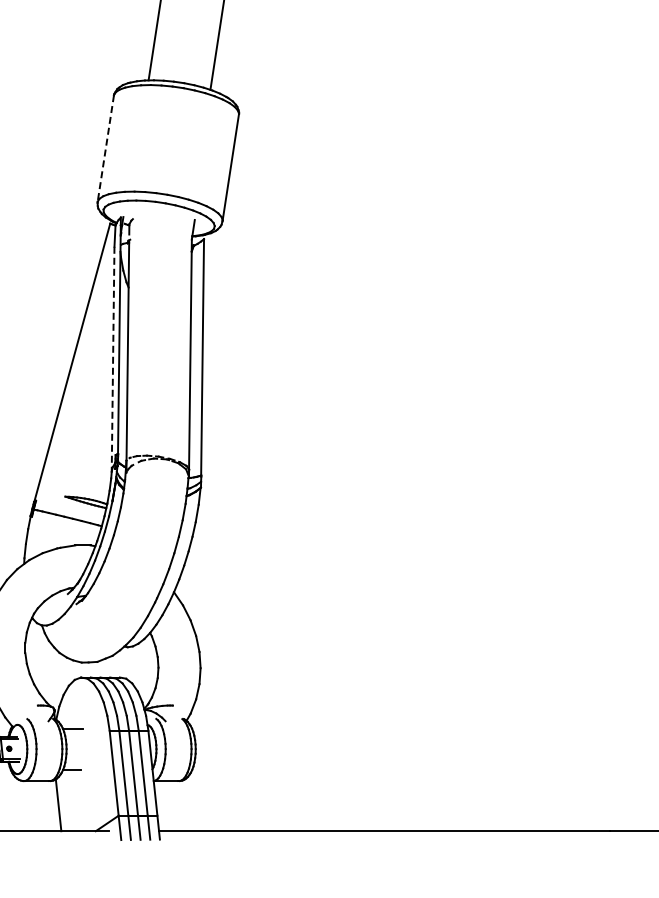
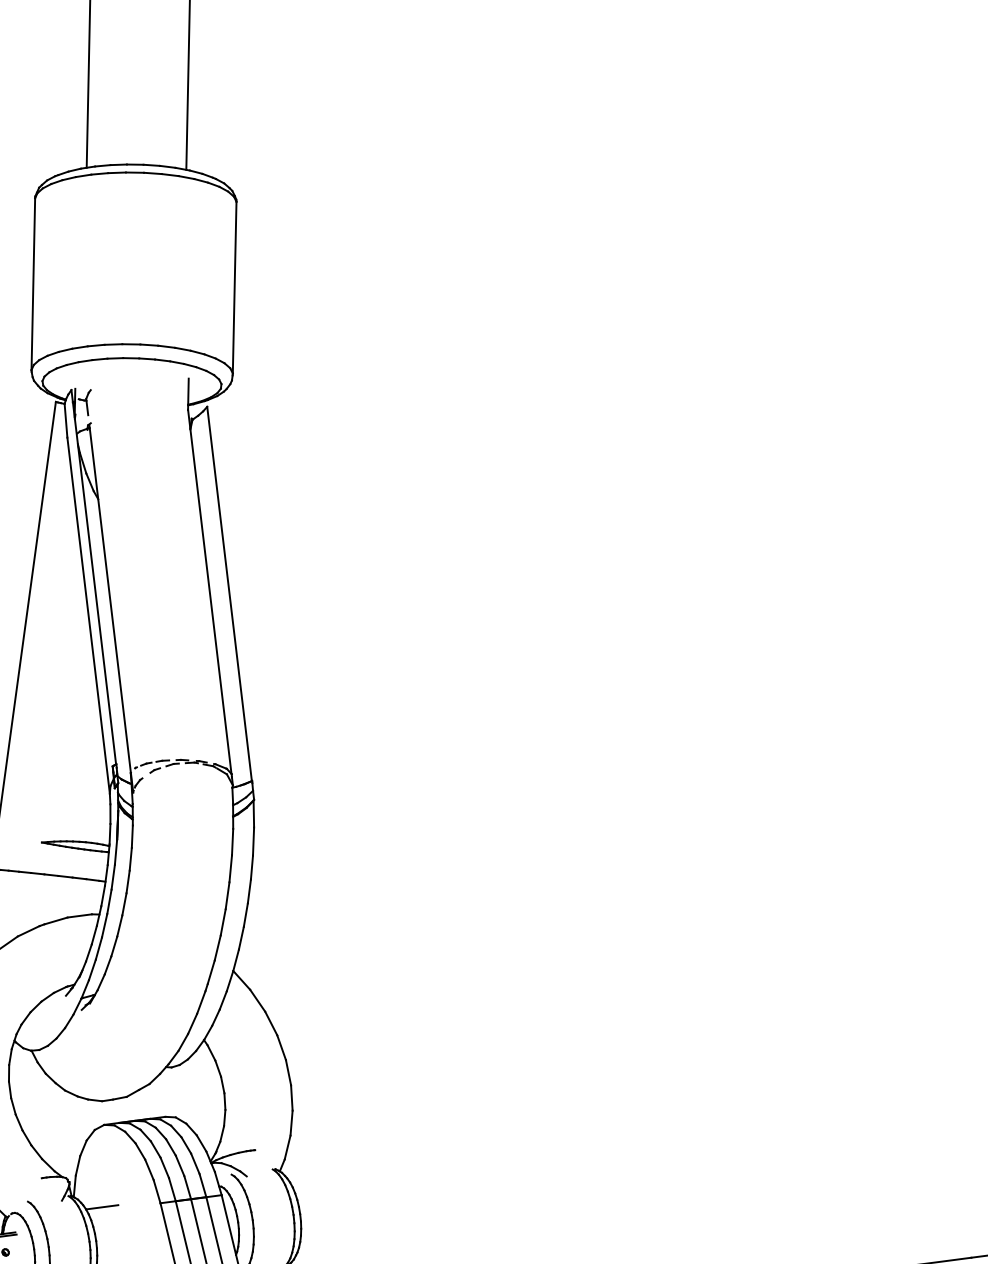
line: (105, 148) -> (32, 284), dashed -> solid
line: (113, 359) -> (89, 615), dashed -> solid

